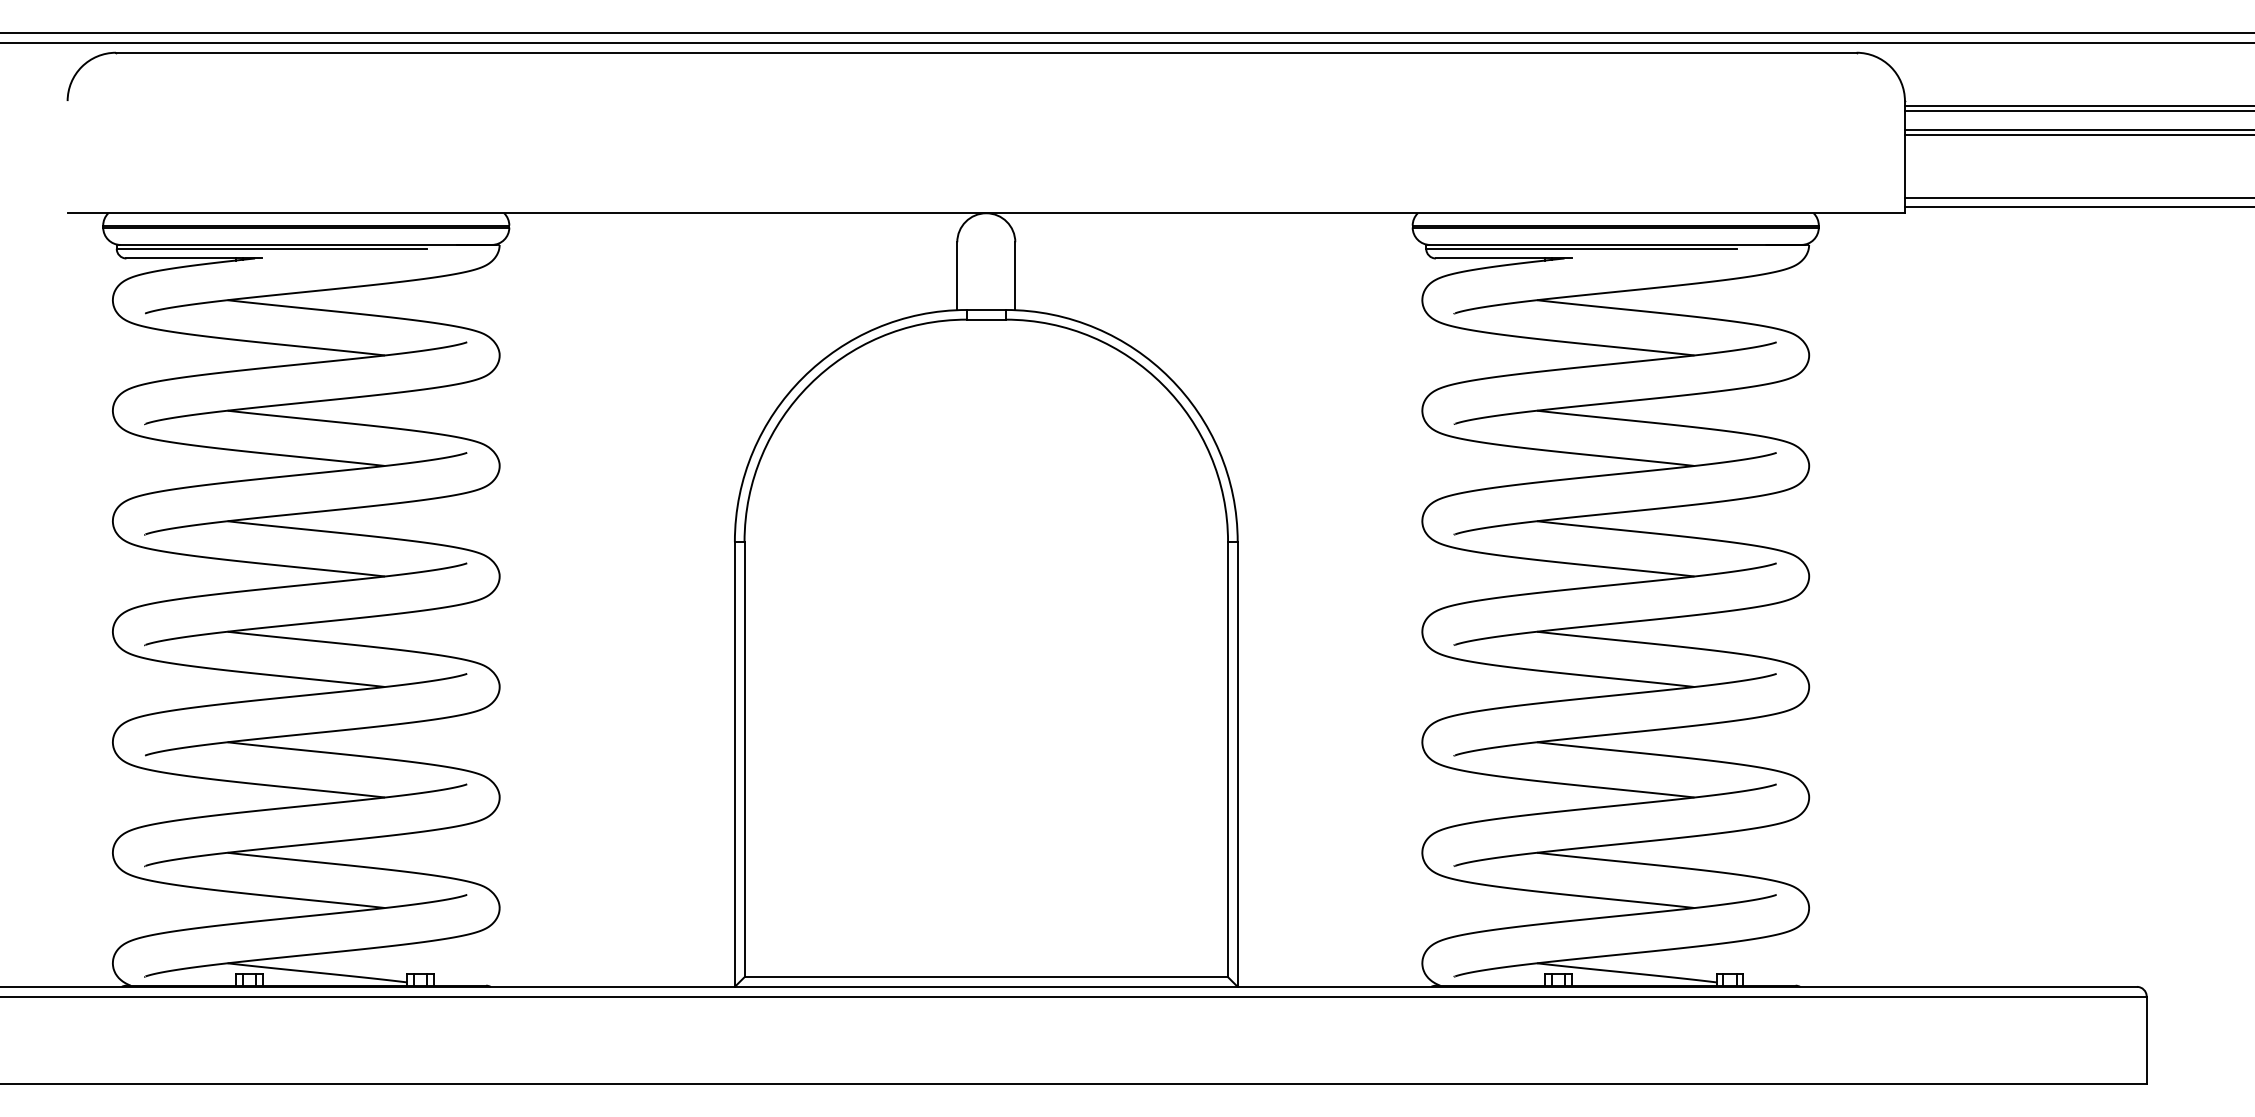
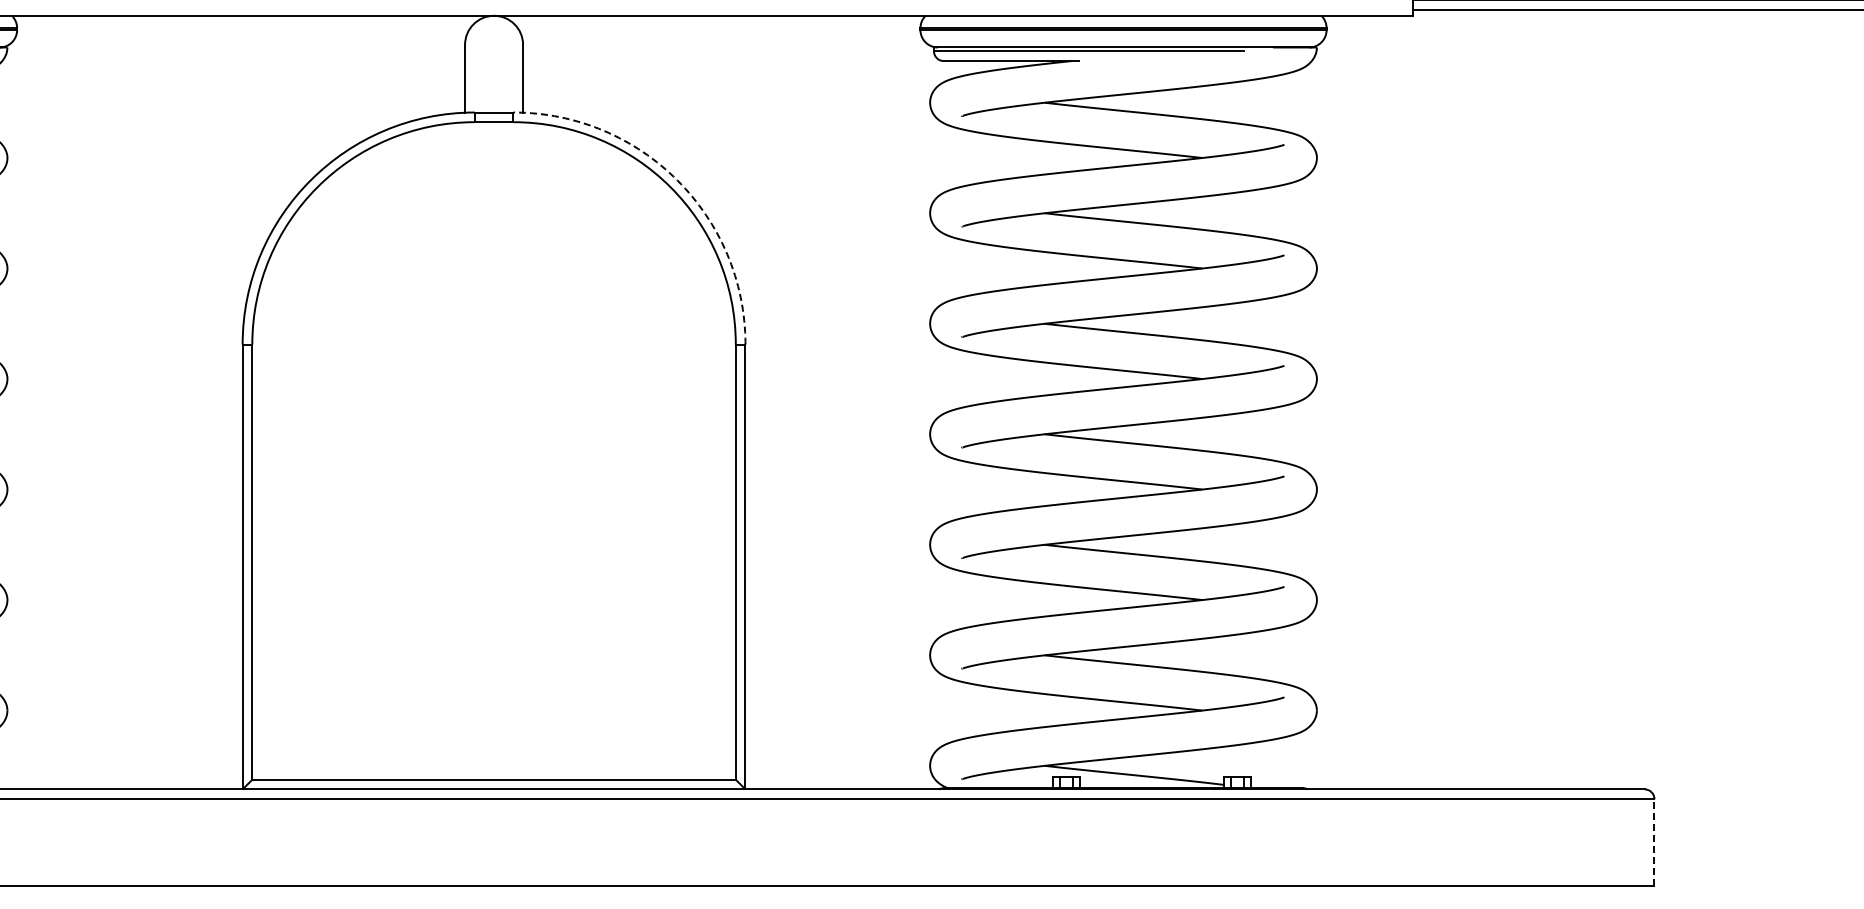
arc: (1169, 377) -> (677, 180), solid -> dashed
line: (2146, 1040) -> (1654, 843), solid -> dashed

